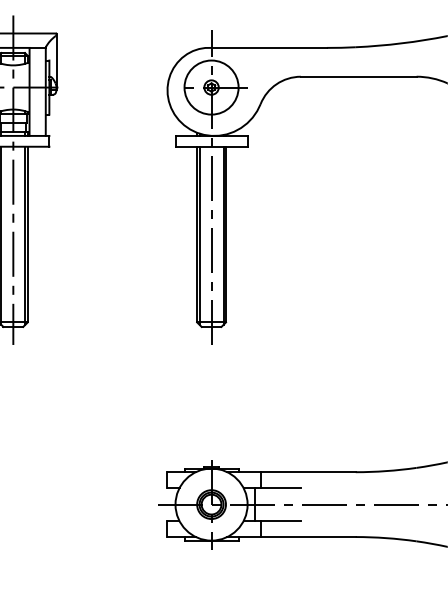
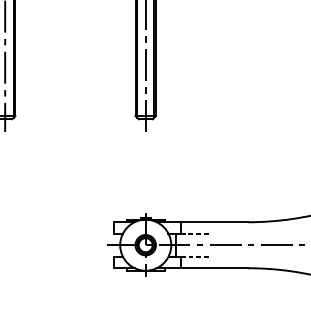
line: (281, 488) -> (195, 233), solid -> dashed
line: (280, 520) -> (194, 256), solid -> dashed

